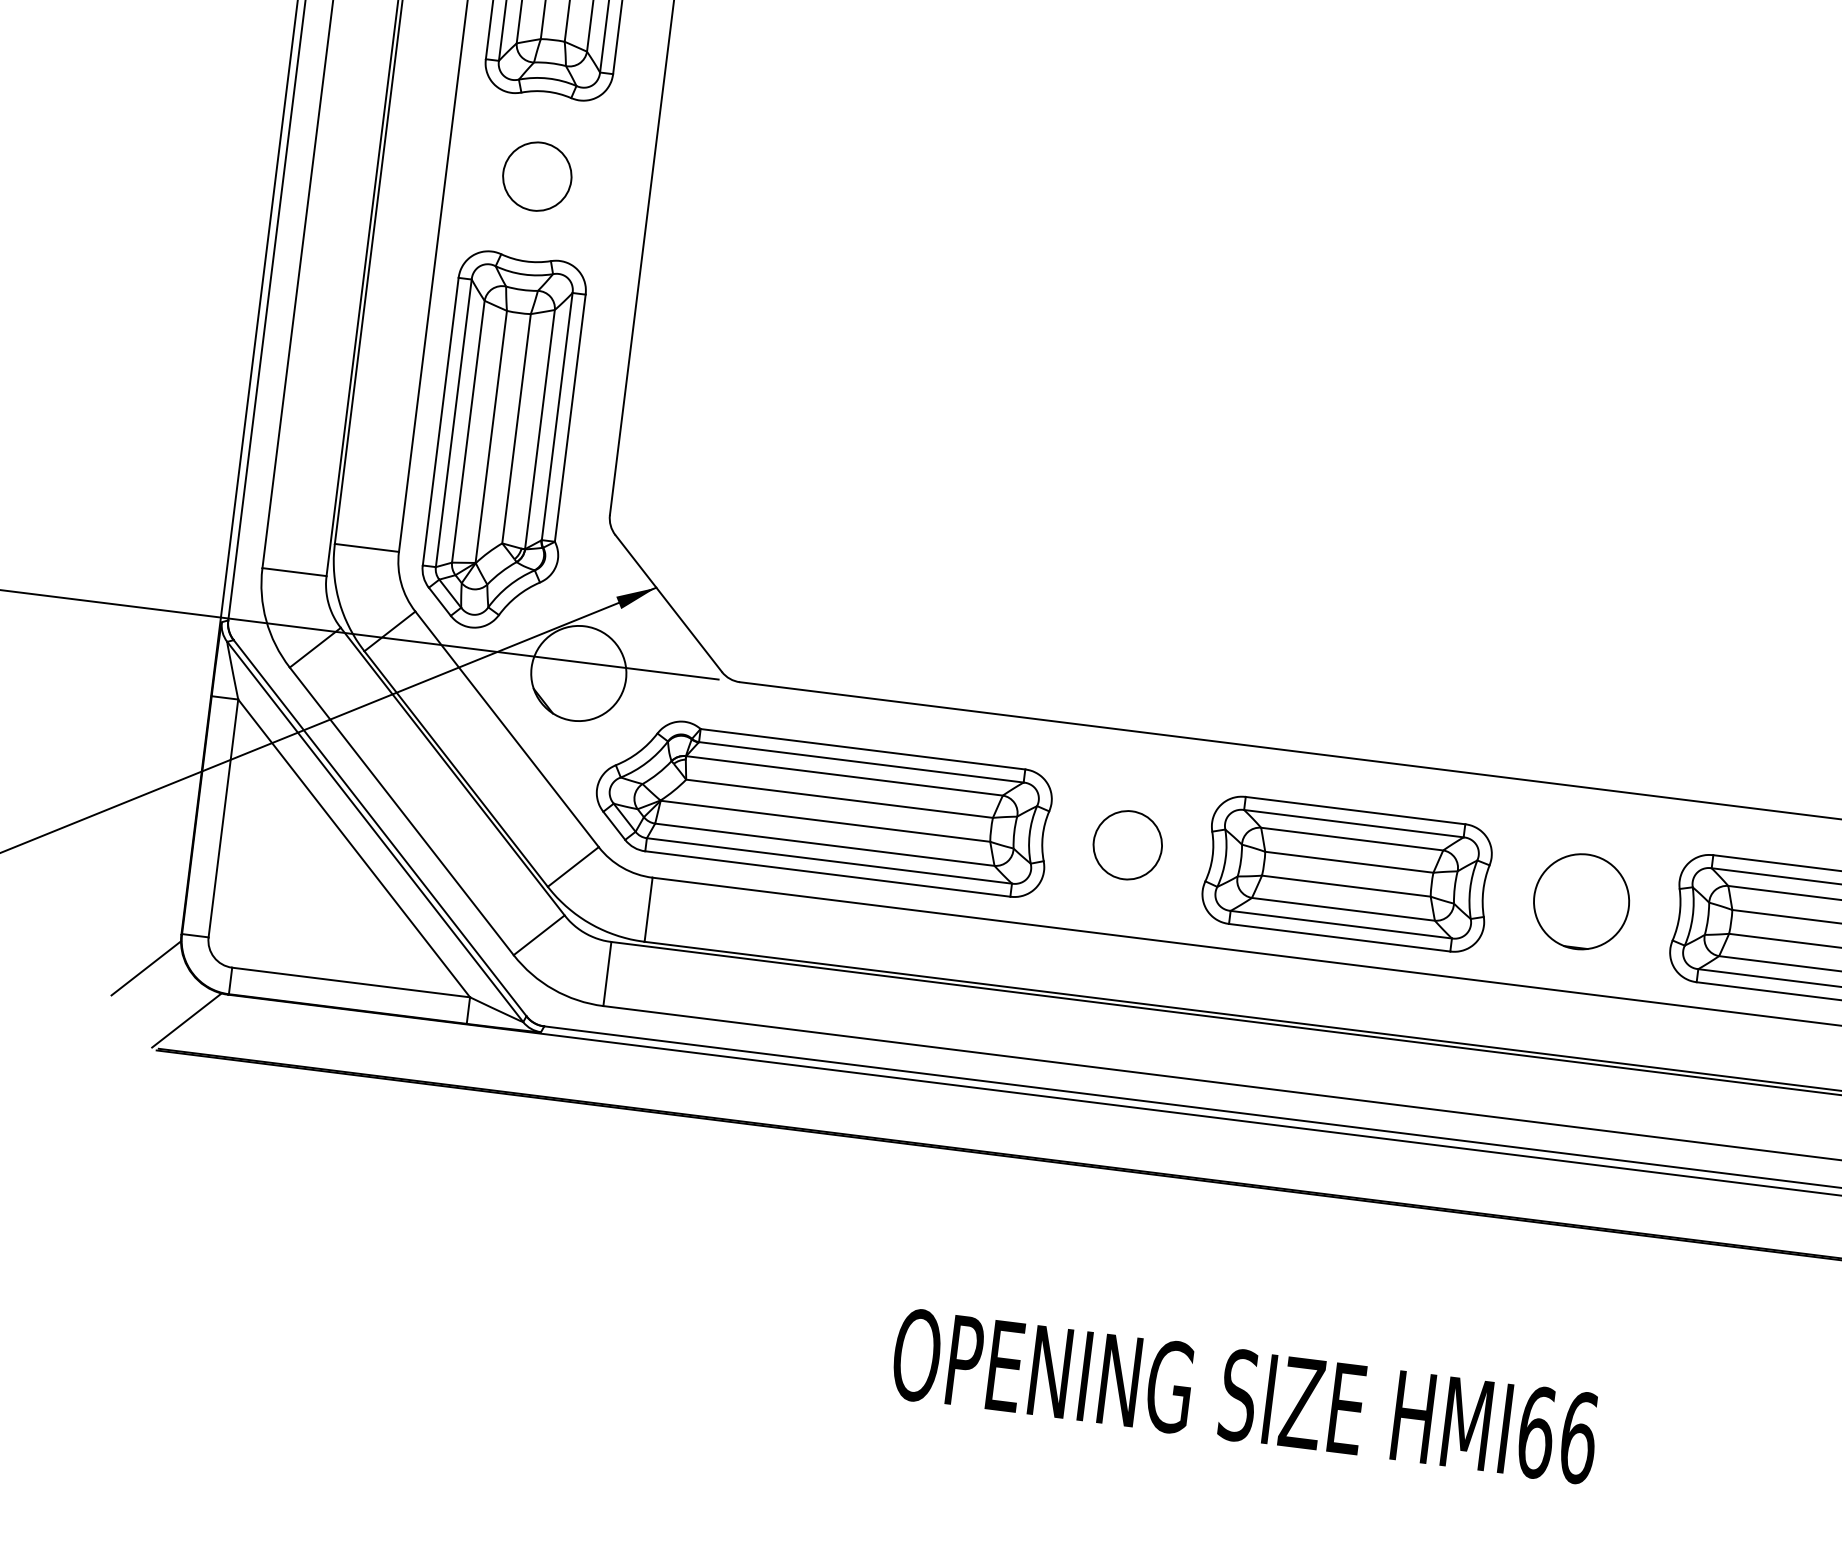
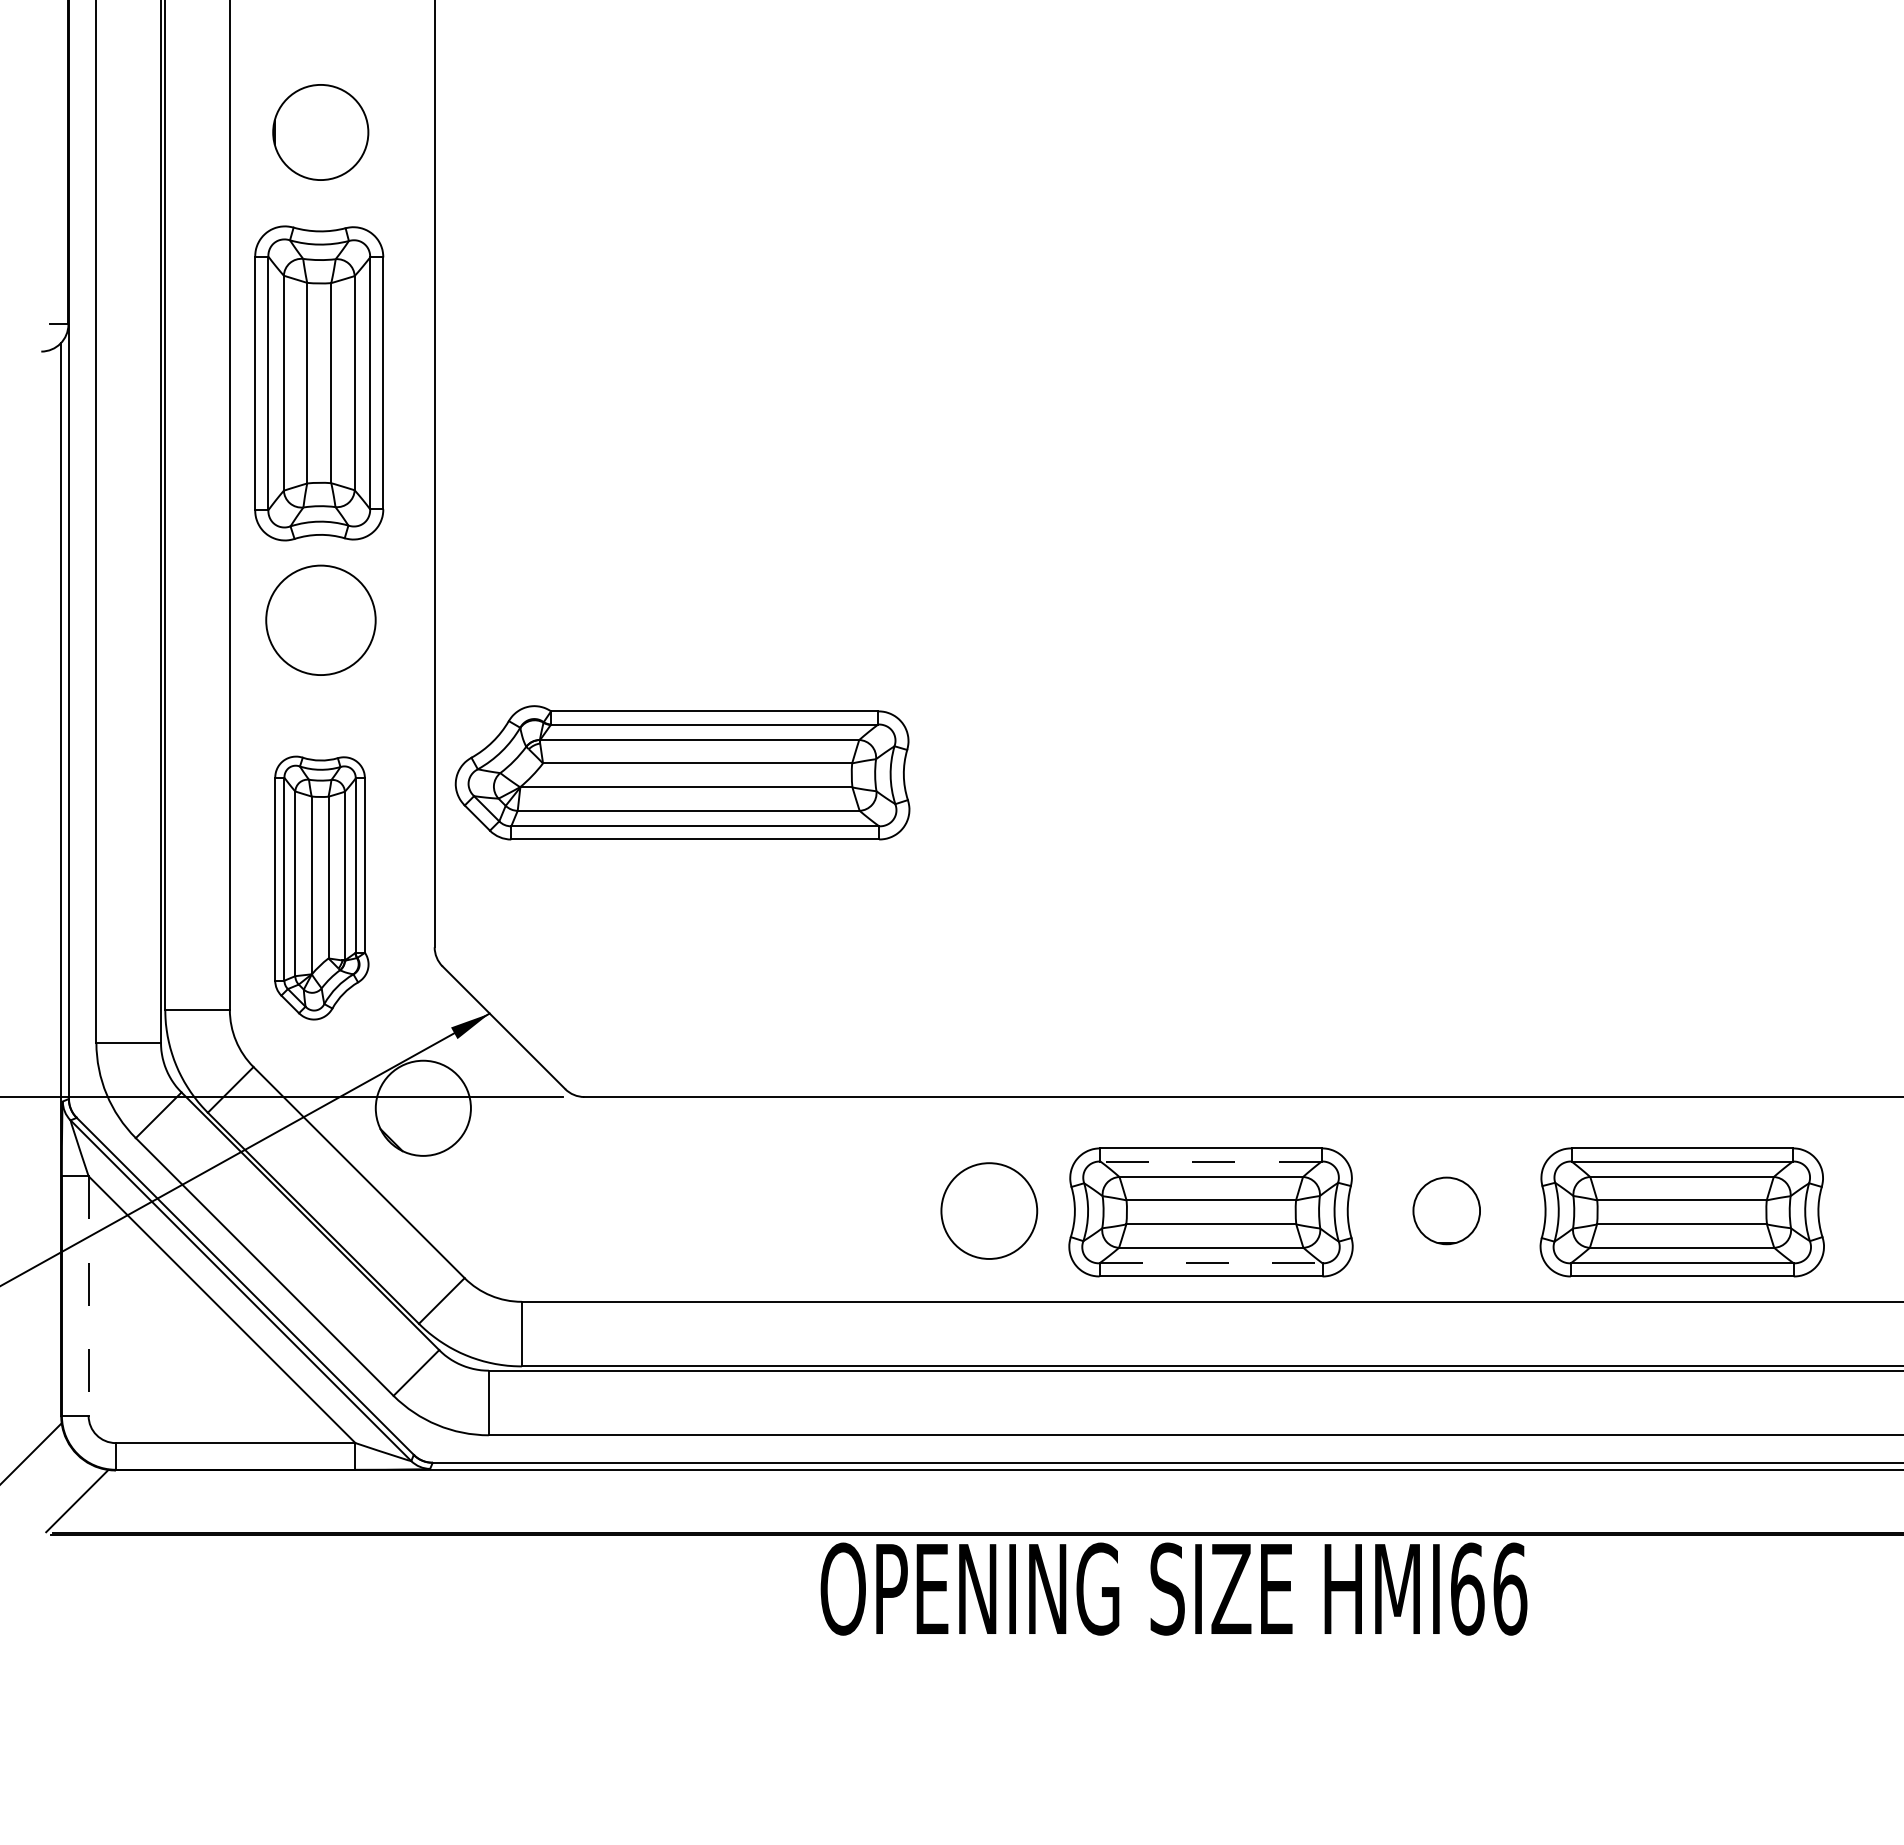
circle: (537, 176) -> (320, 620), size x1.6
part: (505, 441) -> (321, 887), size x0.7
part: (823, 805) -> (682, 772), moved
line: (223, 818) -> (88, 1296), solid -> dashed
line: (1354, 823) -> (1211, 1161), solid -> dashed
circle: (1127, 844) -> (989, 1210), size x1.4
circle: (1581, 901) -> (1446, 1210), size x0.7
line: (1341, 924) -> (1211, 1263), solid -> dashed
text: (1244, 1395) -> (1173, 1588), moved

